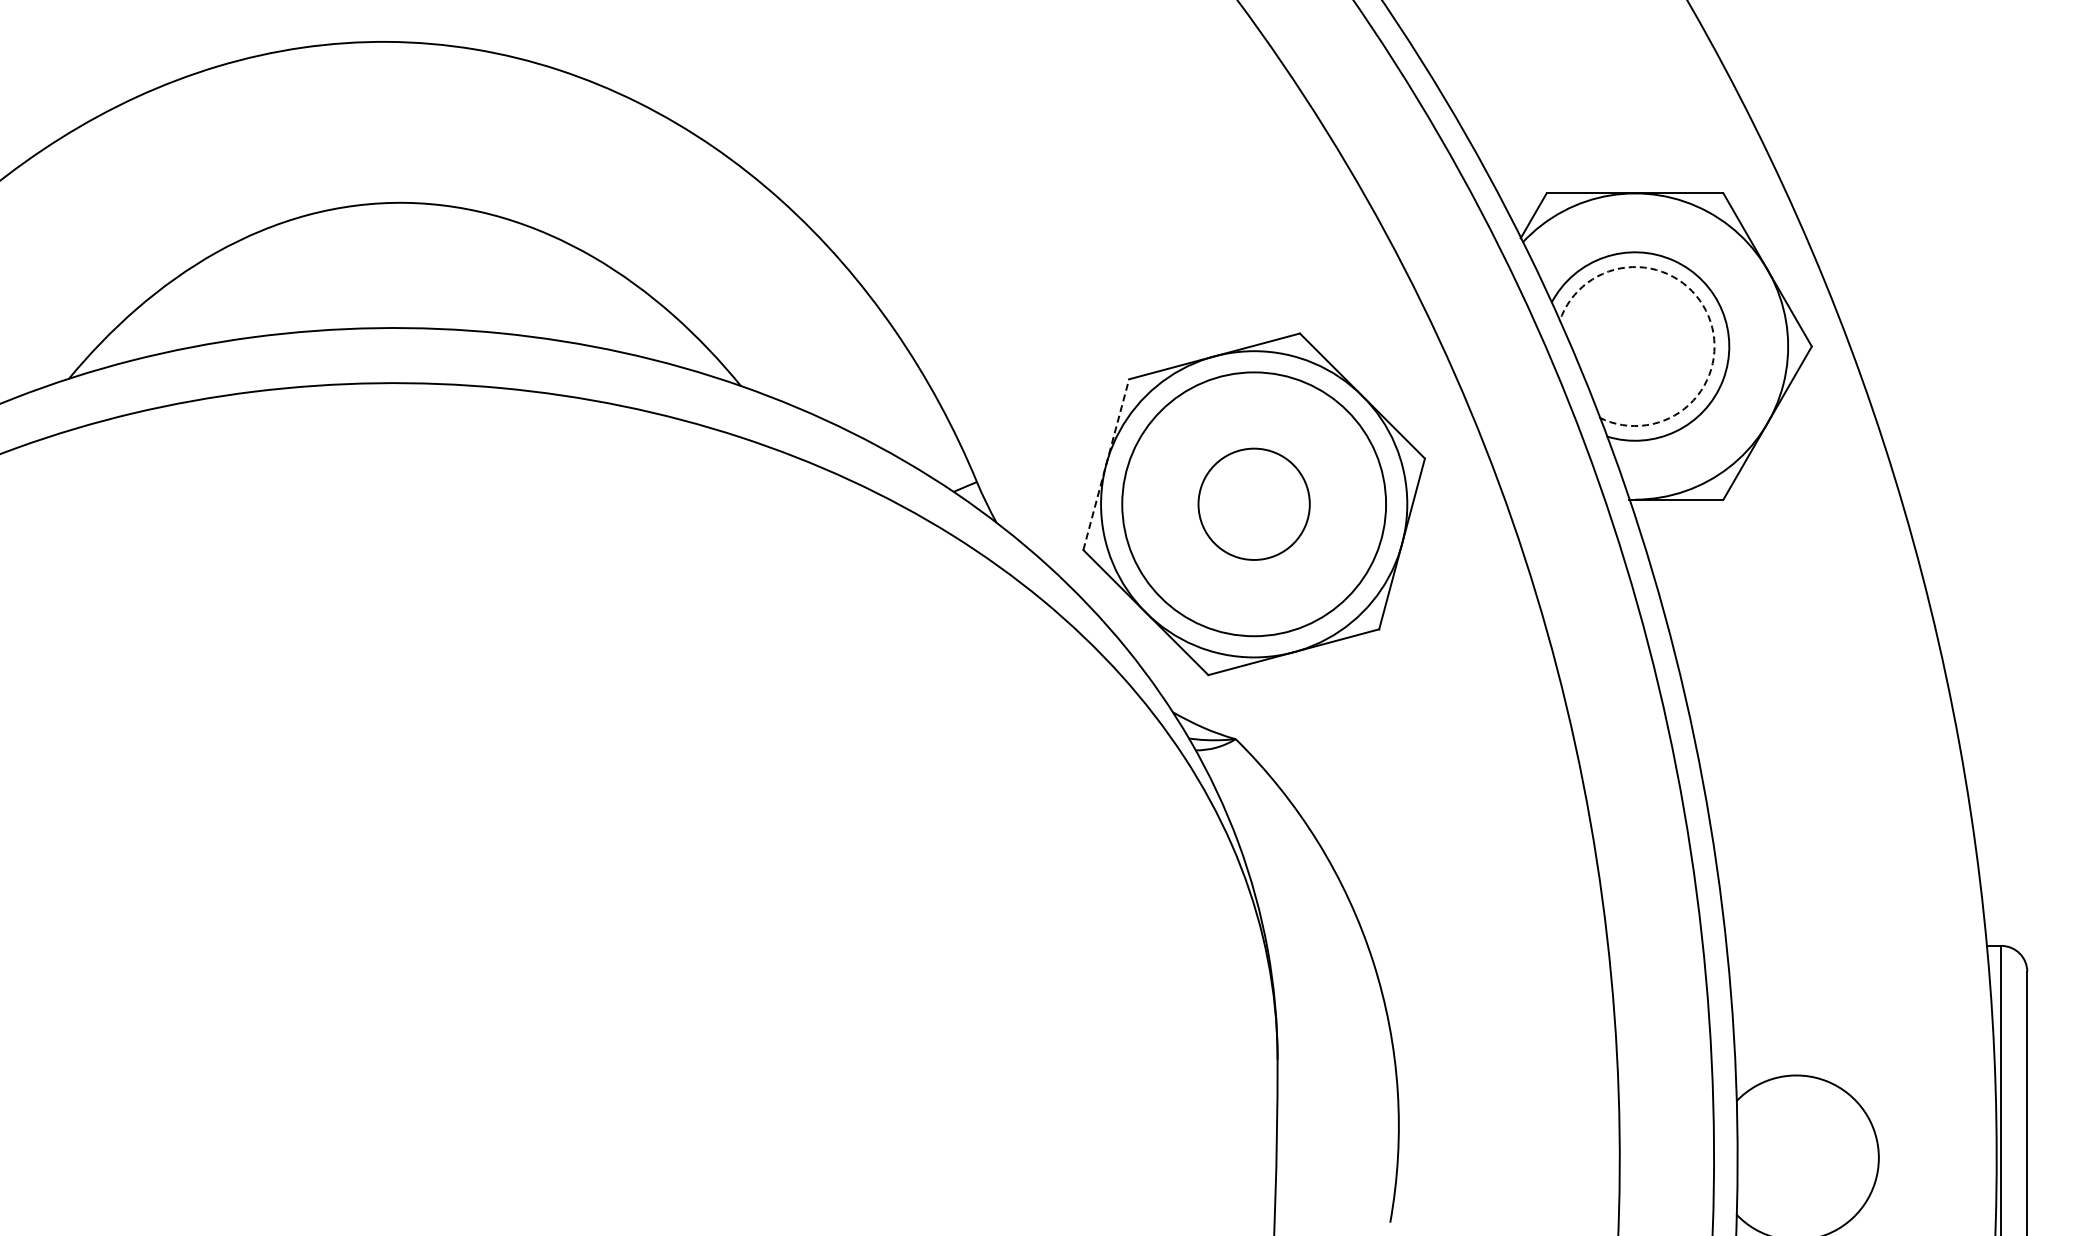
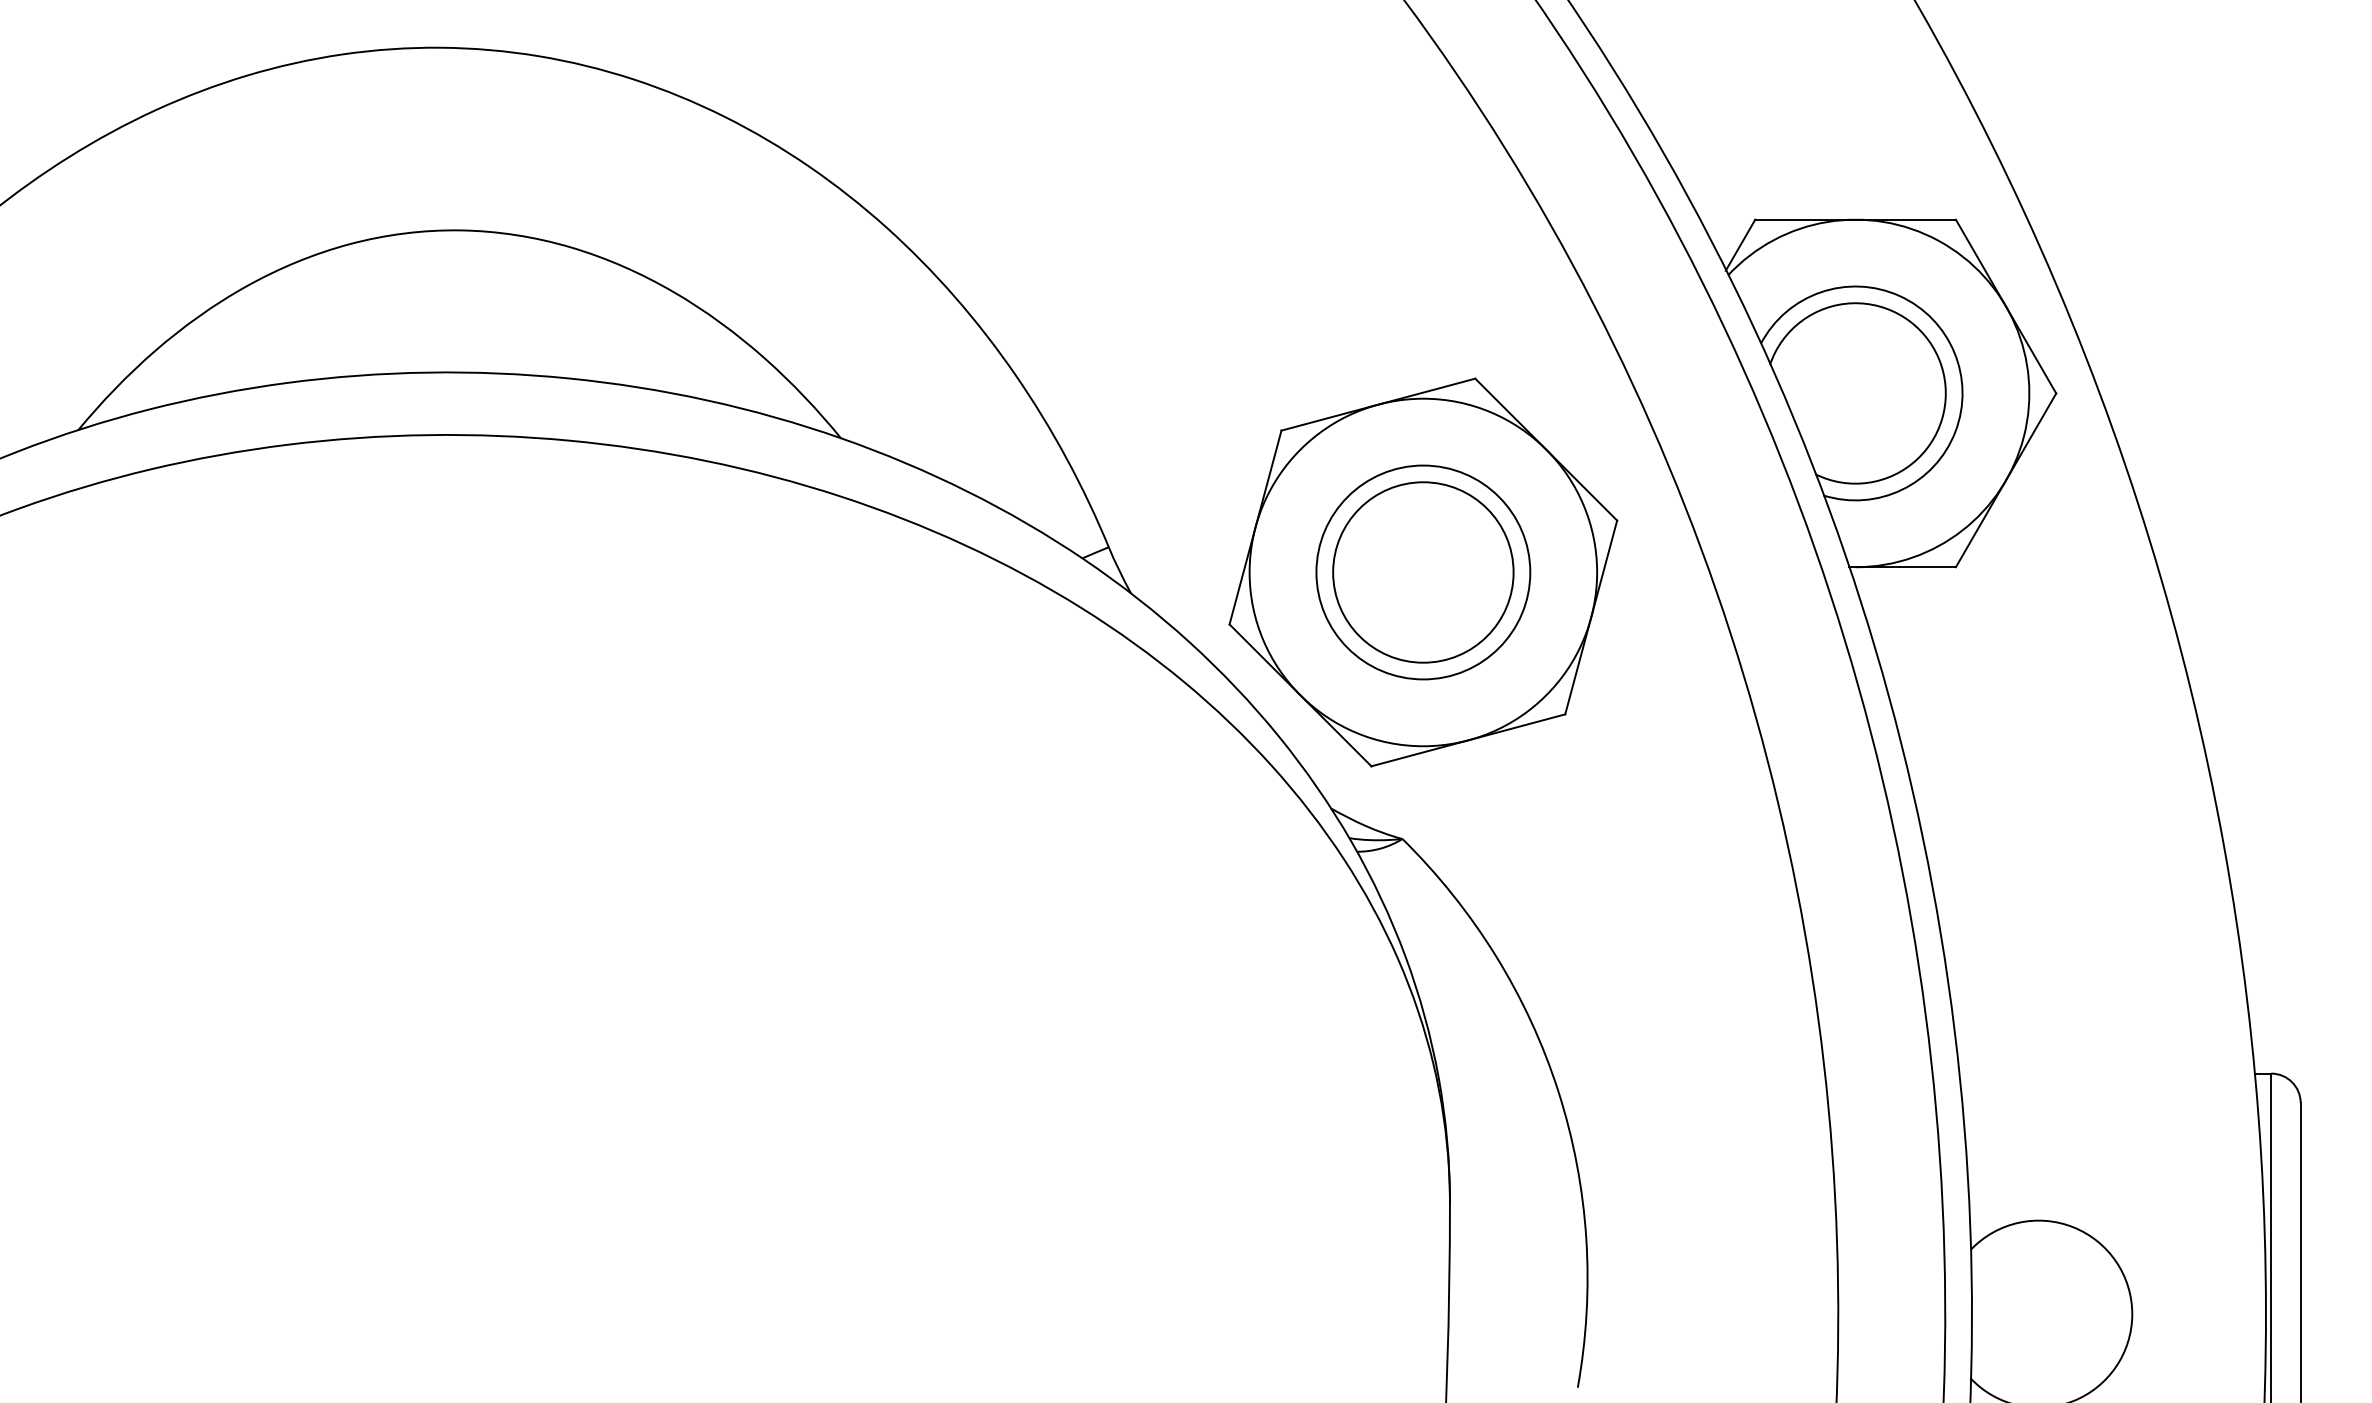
arc: (1708, 316) -> (1938, 359), dashed -> solid
line: (1106, 464) -> (1255, 527), dashed -> solid
circle: (1253, 503) -> (1422, 571), size x1.43
circle: (1253, 504) -> (1422, 572), size x0.71

